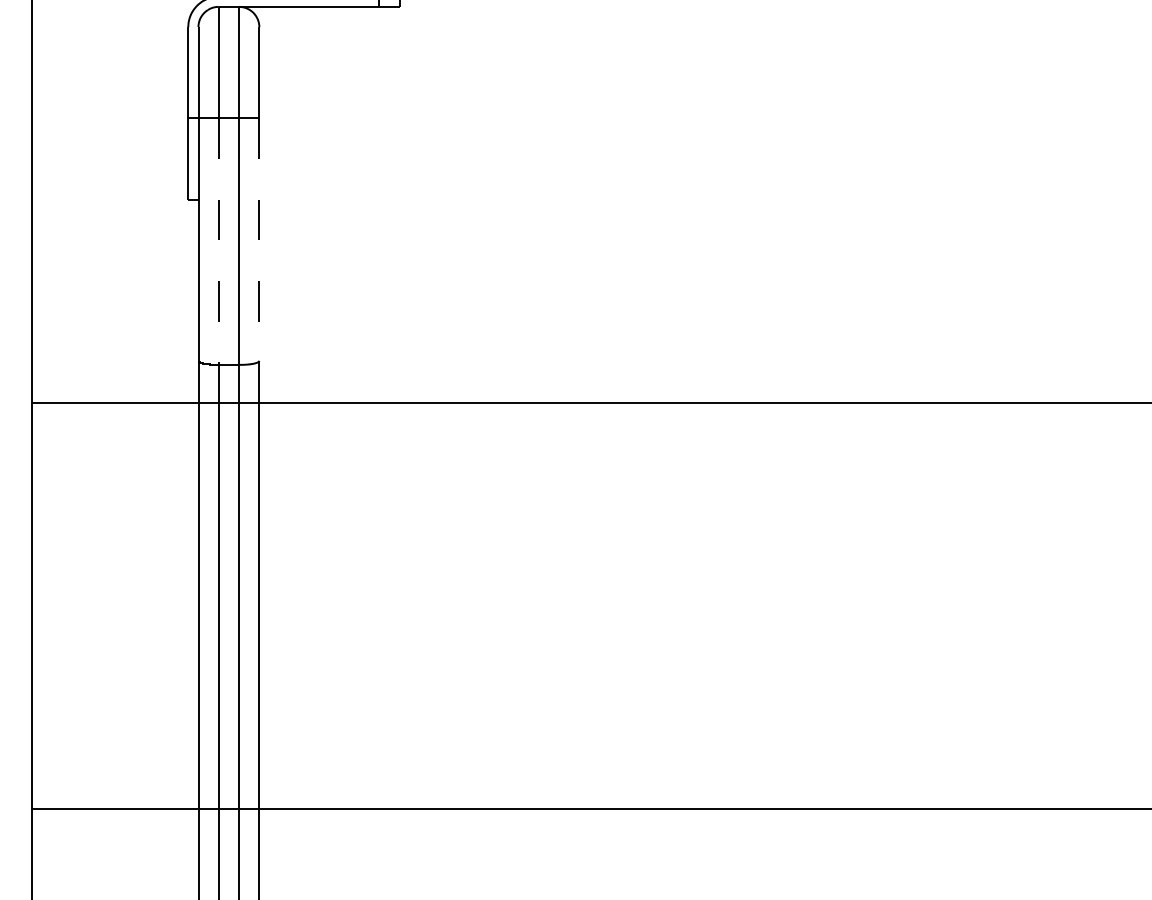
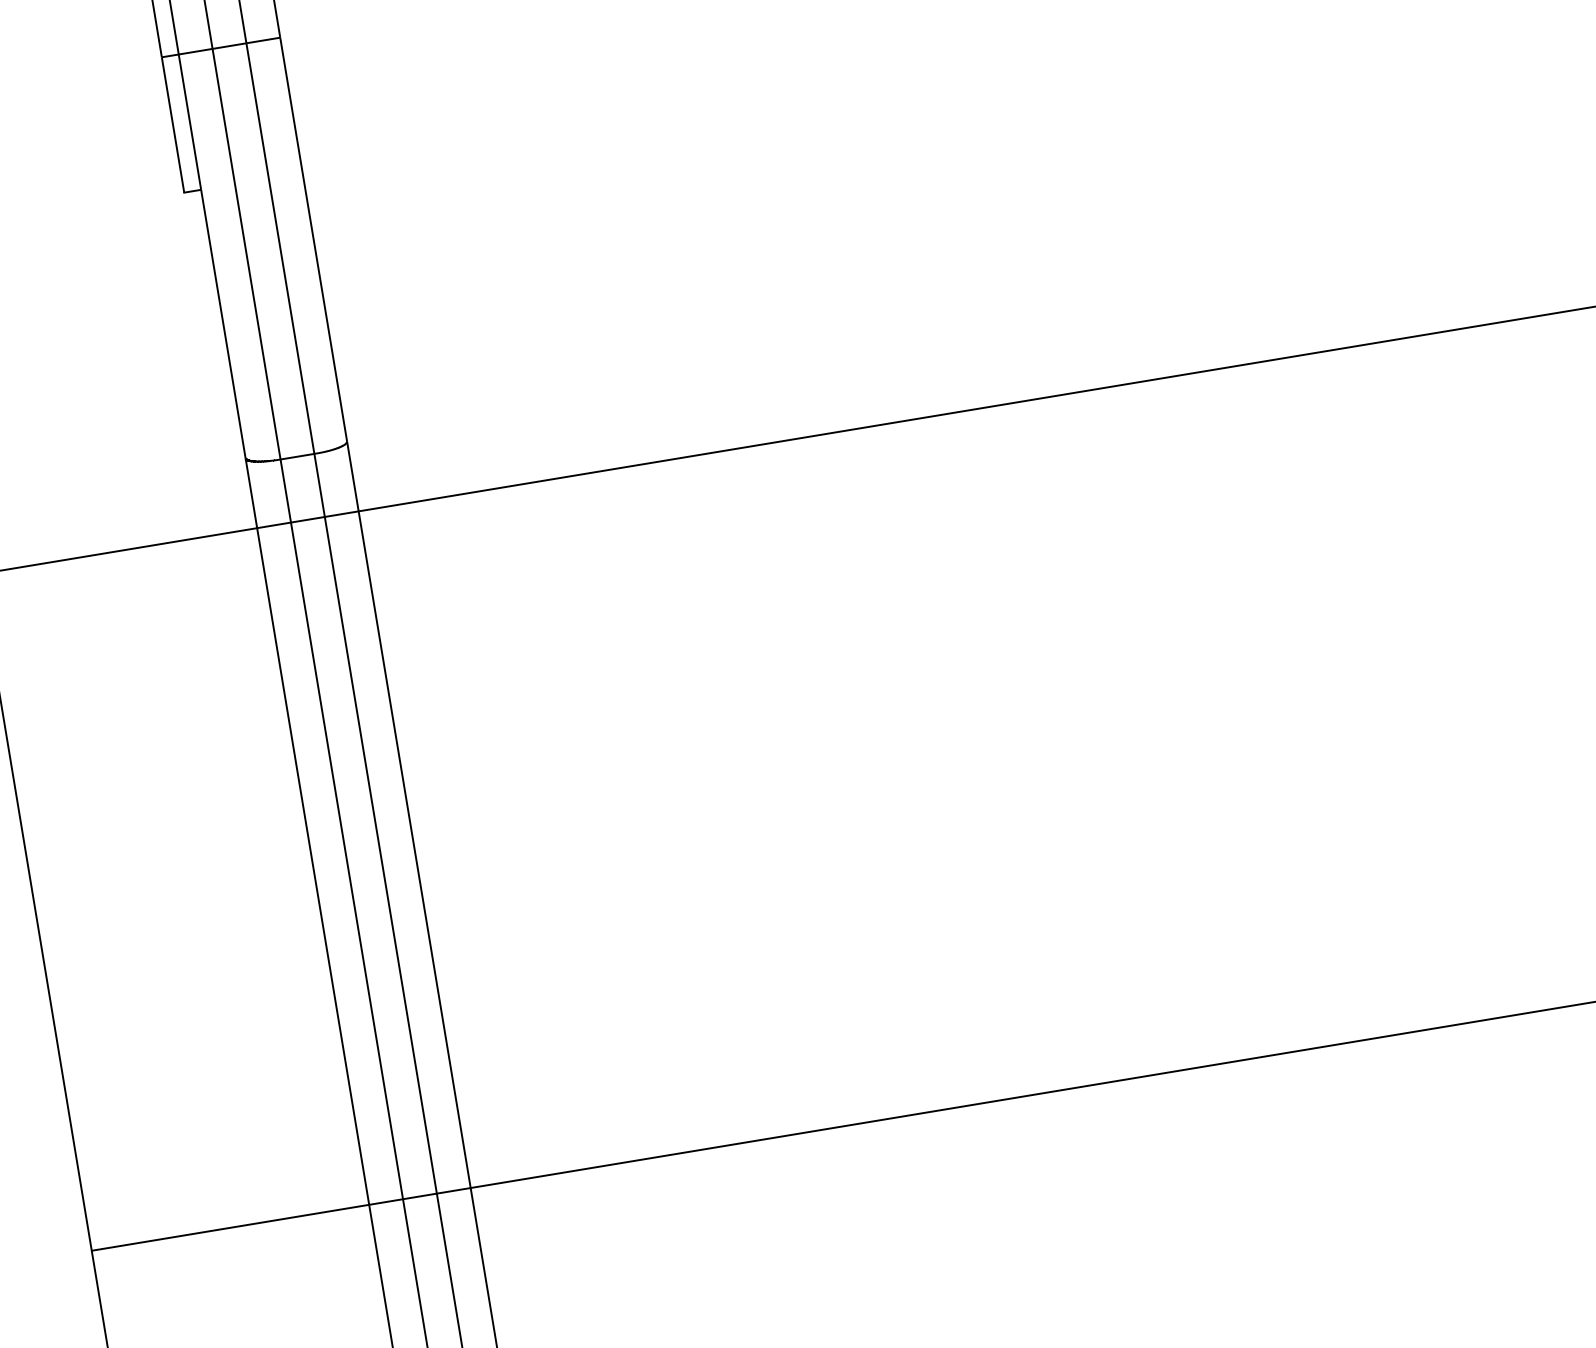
line: (259, 240) -> (314, 240), dashed -> solid
line: (218, 242) -> (246, 255), dashed -> solid

